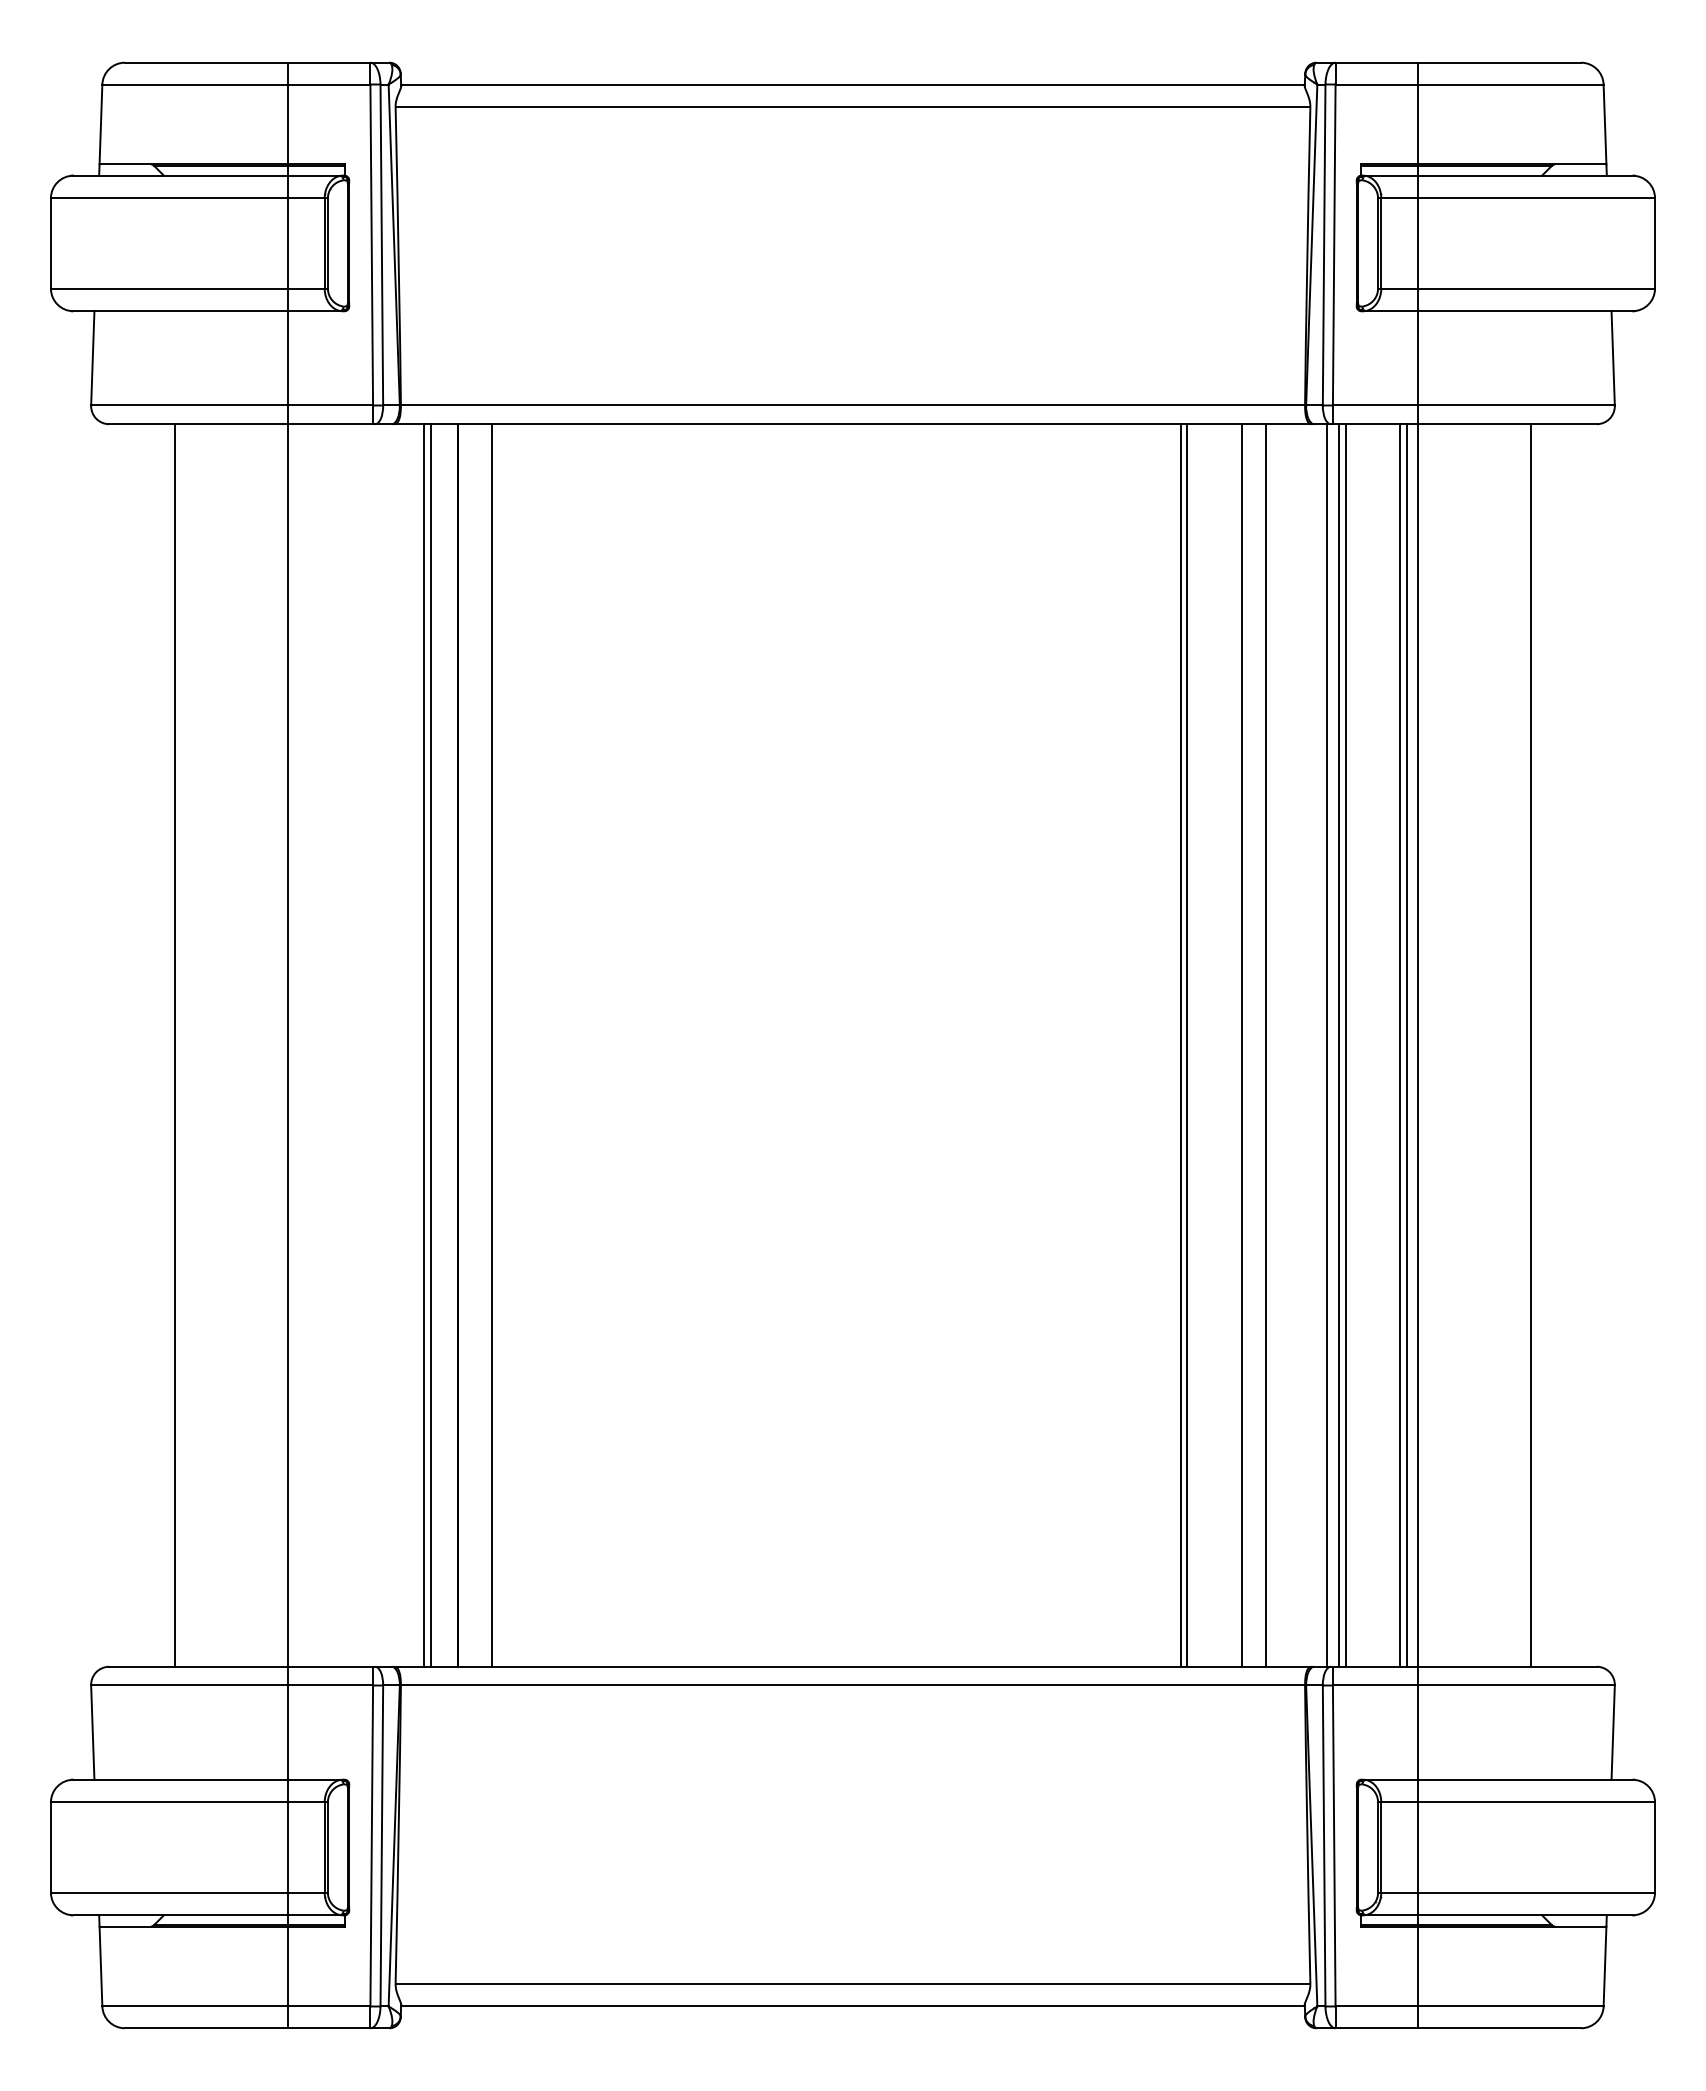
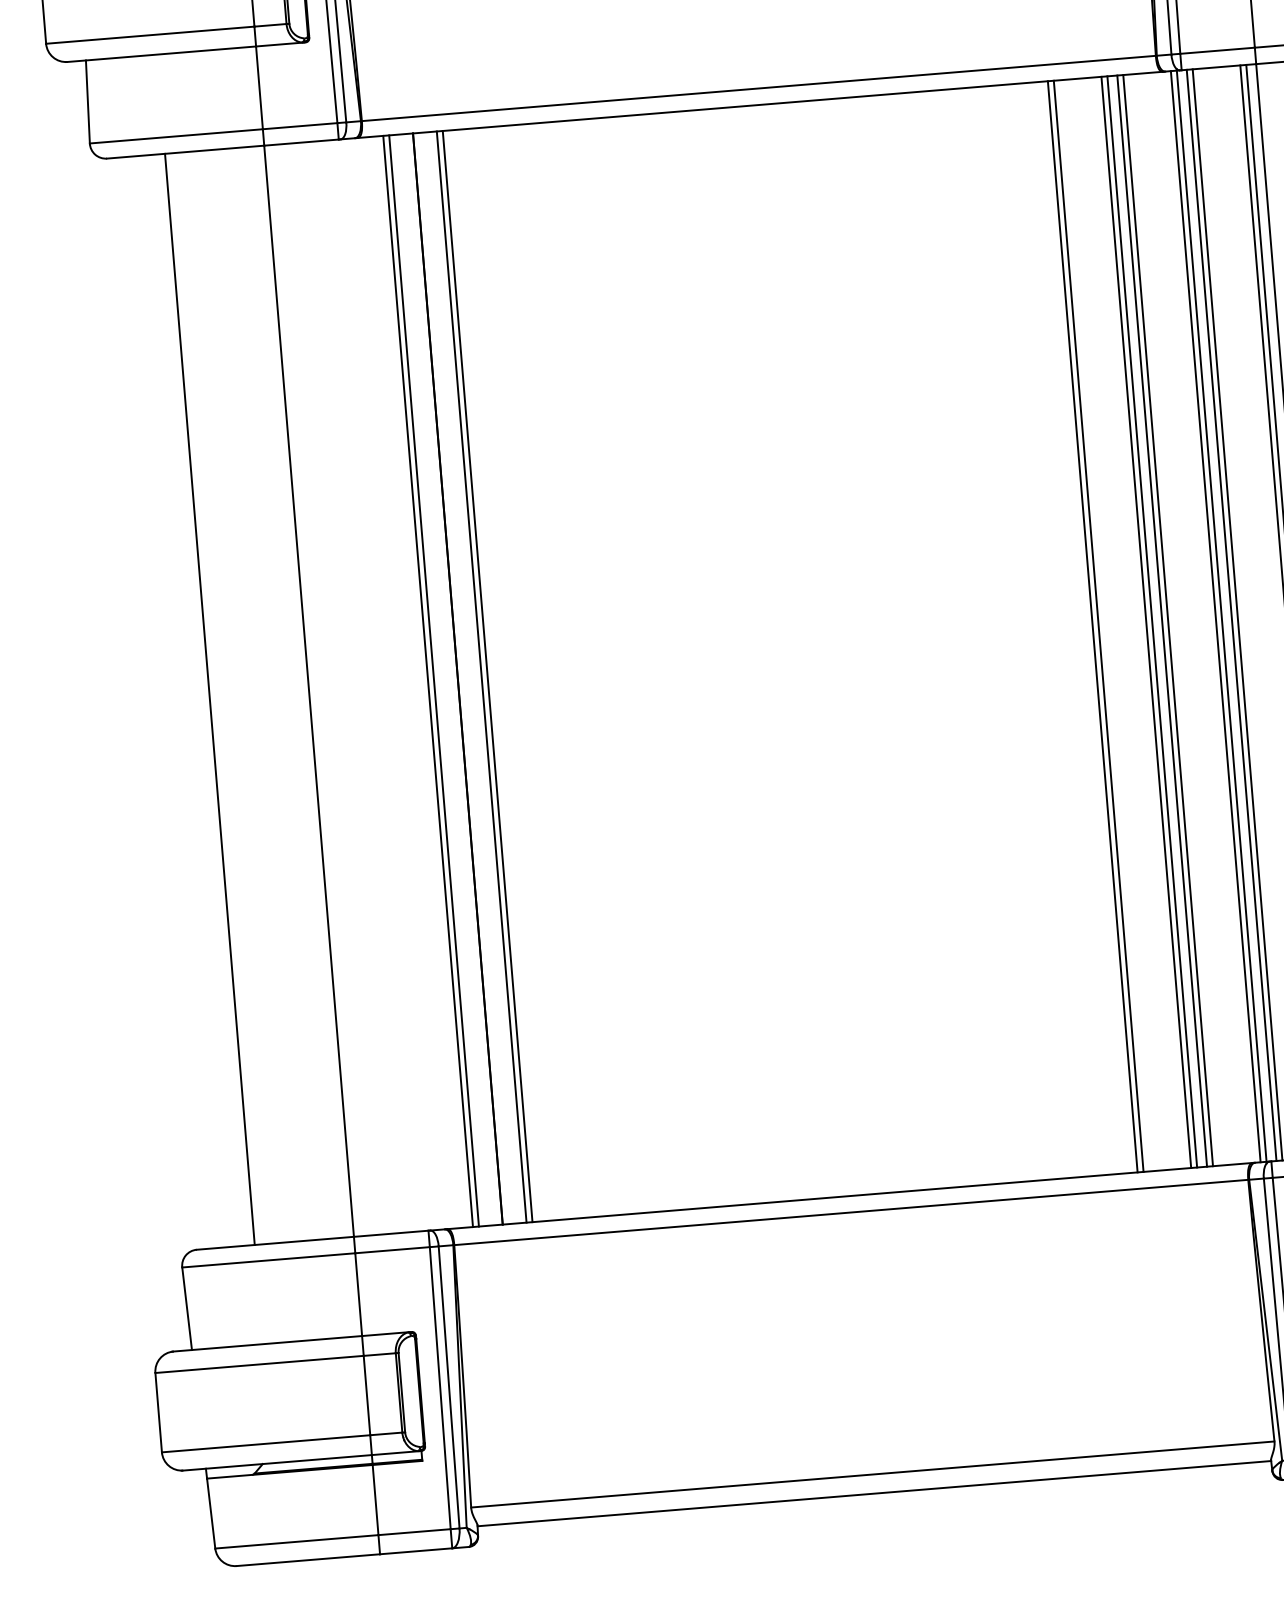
line: (484, 1045) -> (481, 677), added
line: (1248, 1045) -> (1152, 621), added
line: (1259, 1045) -> (1162, 621), added
line: (1320, 1045) -> (1215, 616), added

